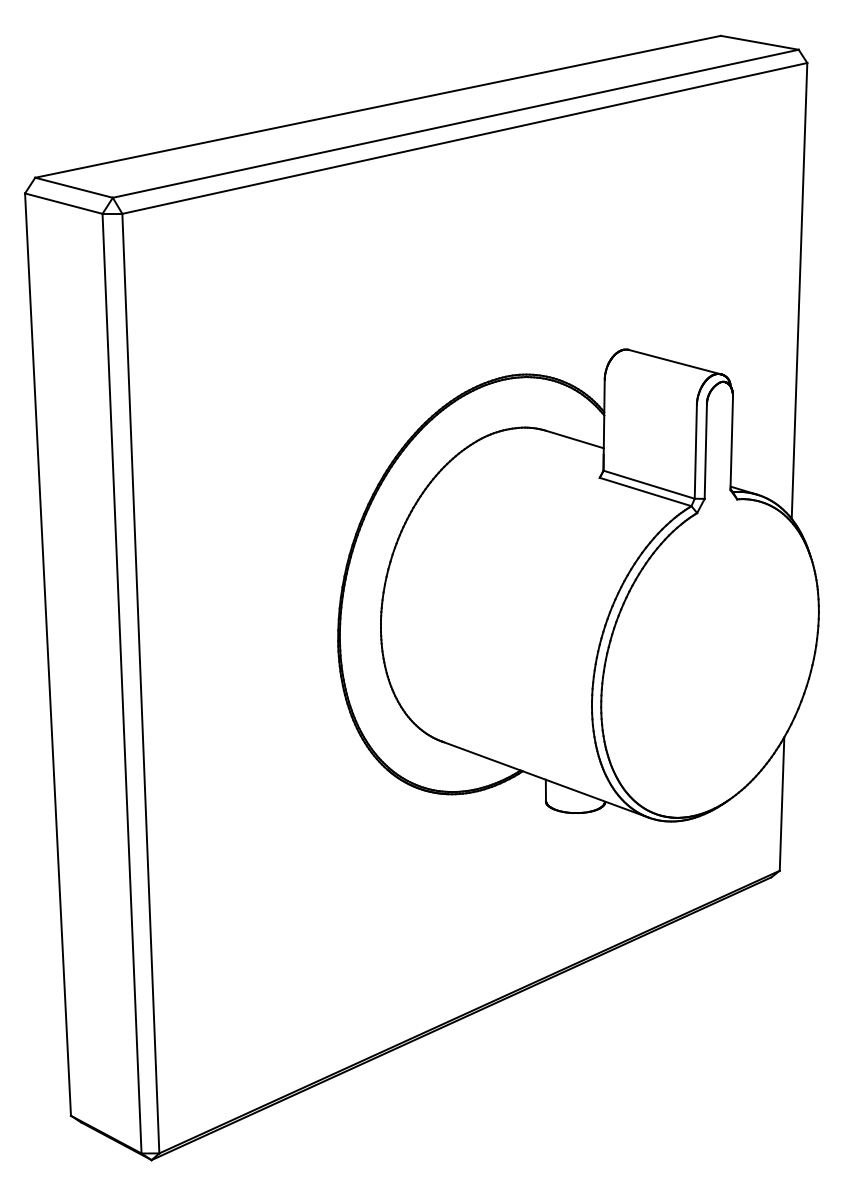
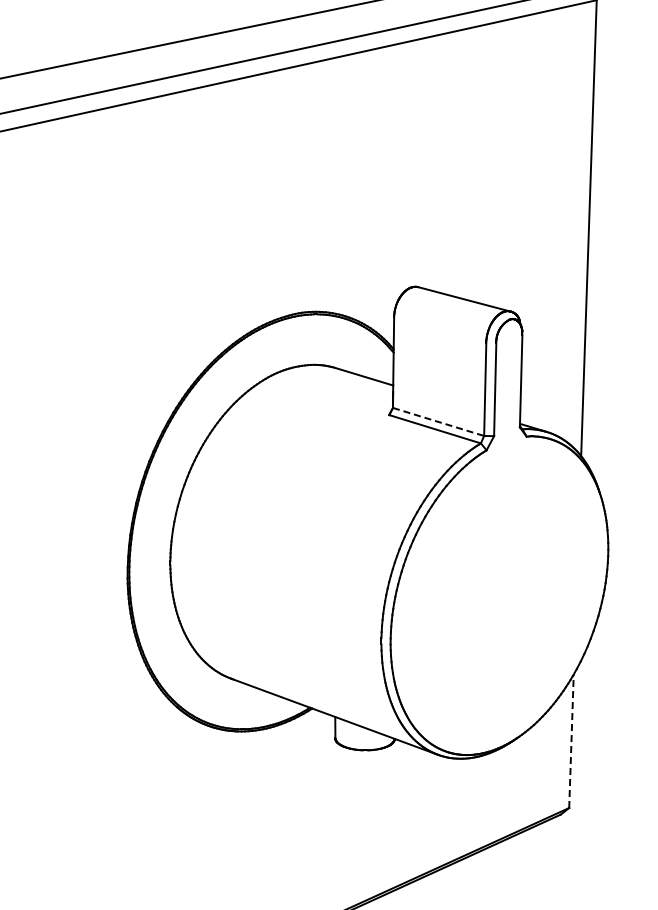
line: (649, 484) -> (438, 421), solid -> dashed
line: (782, 804) -> (571, 741), solid -> dashed

